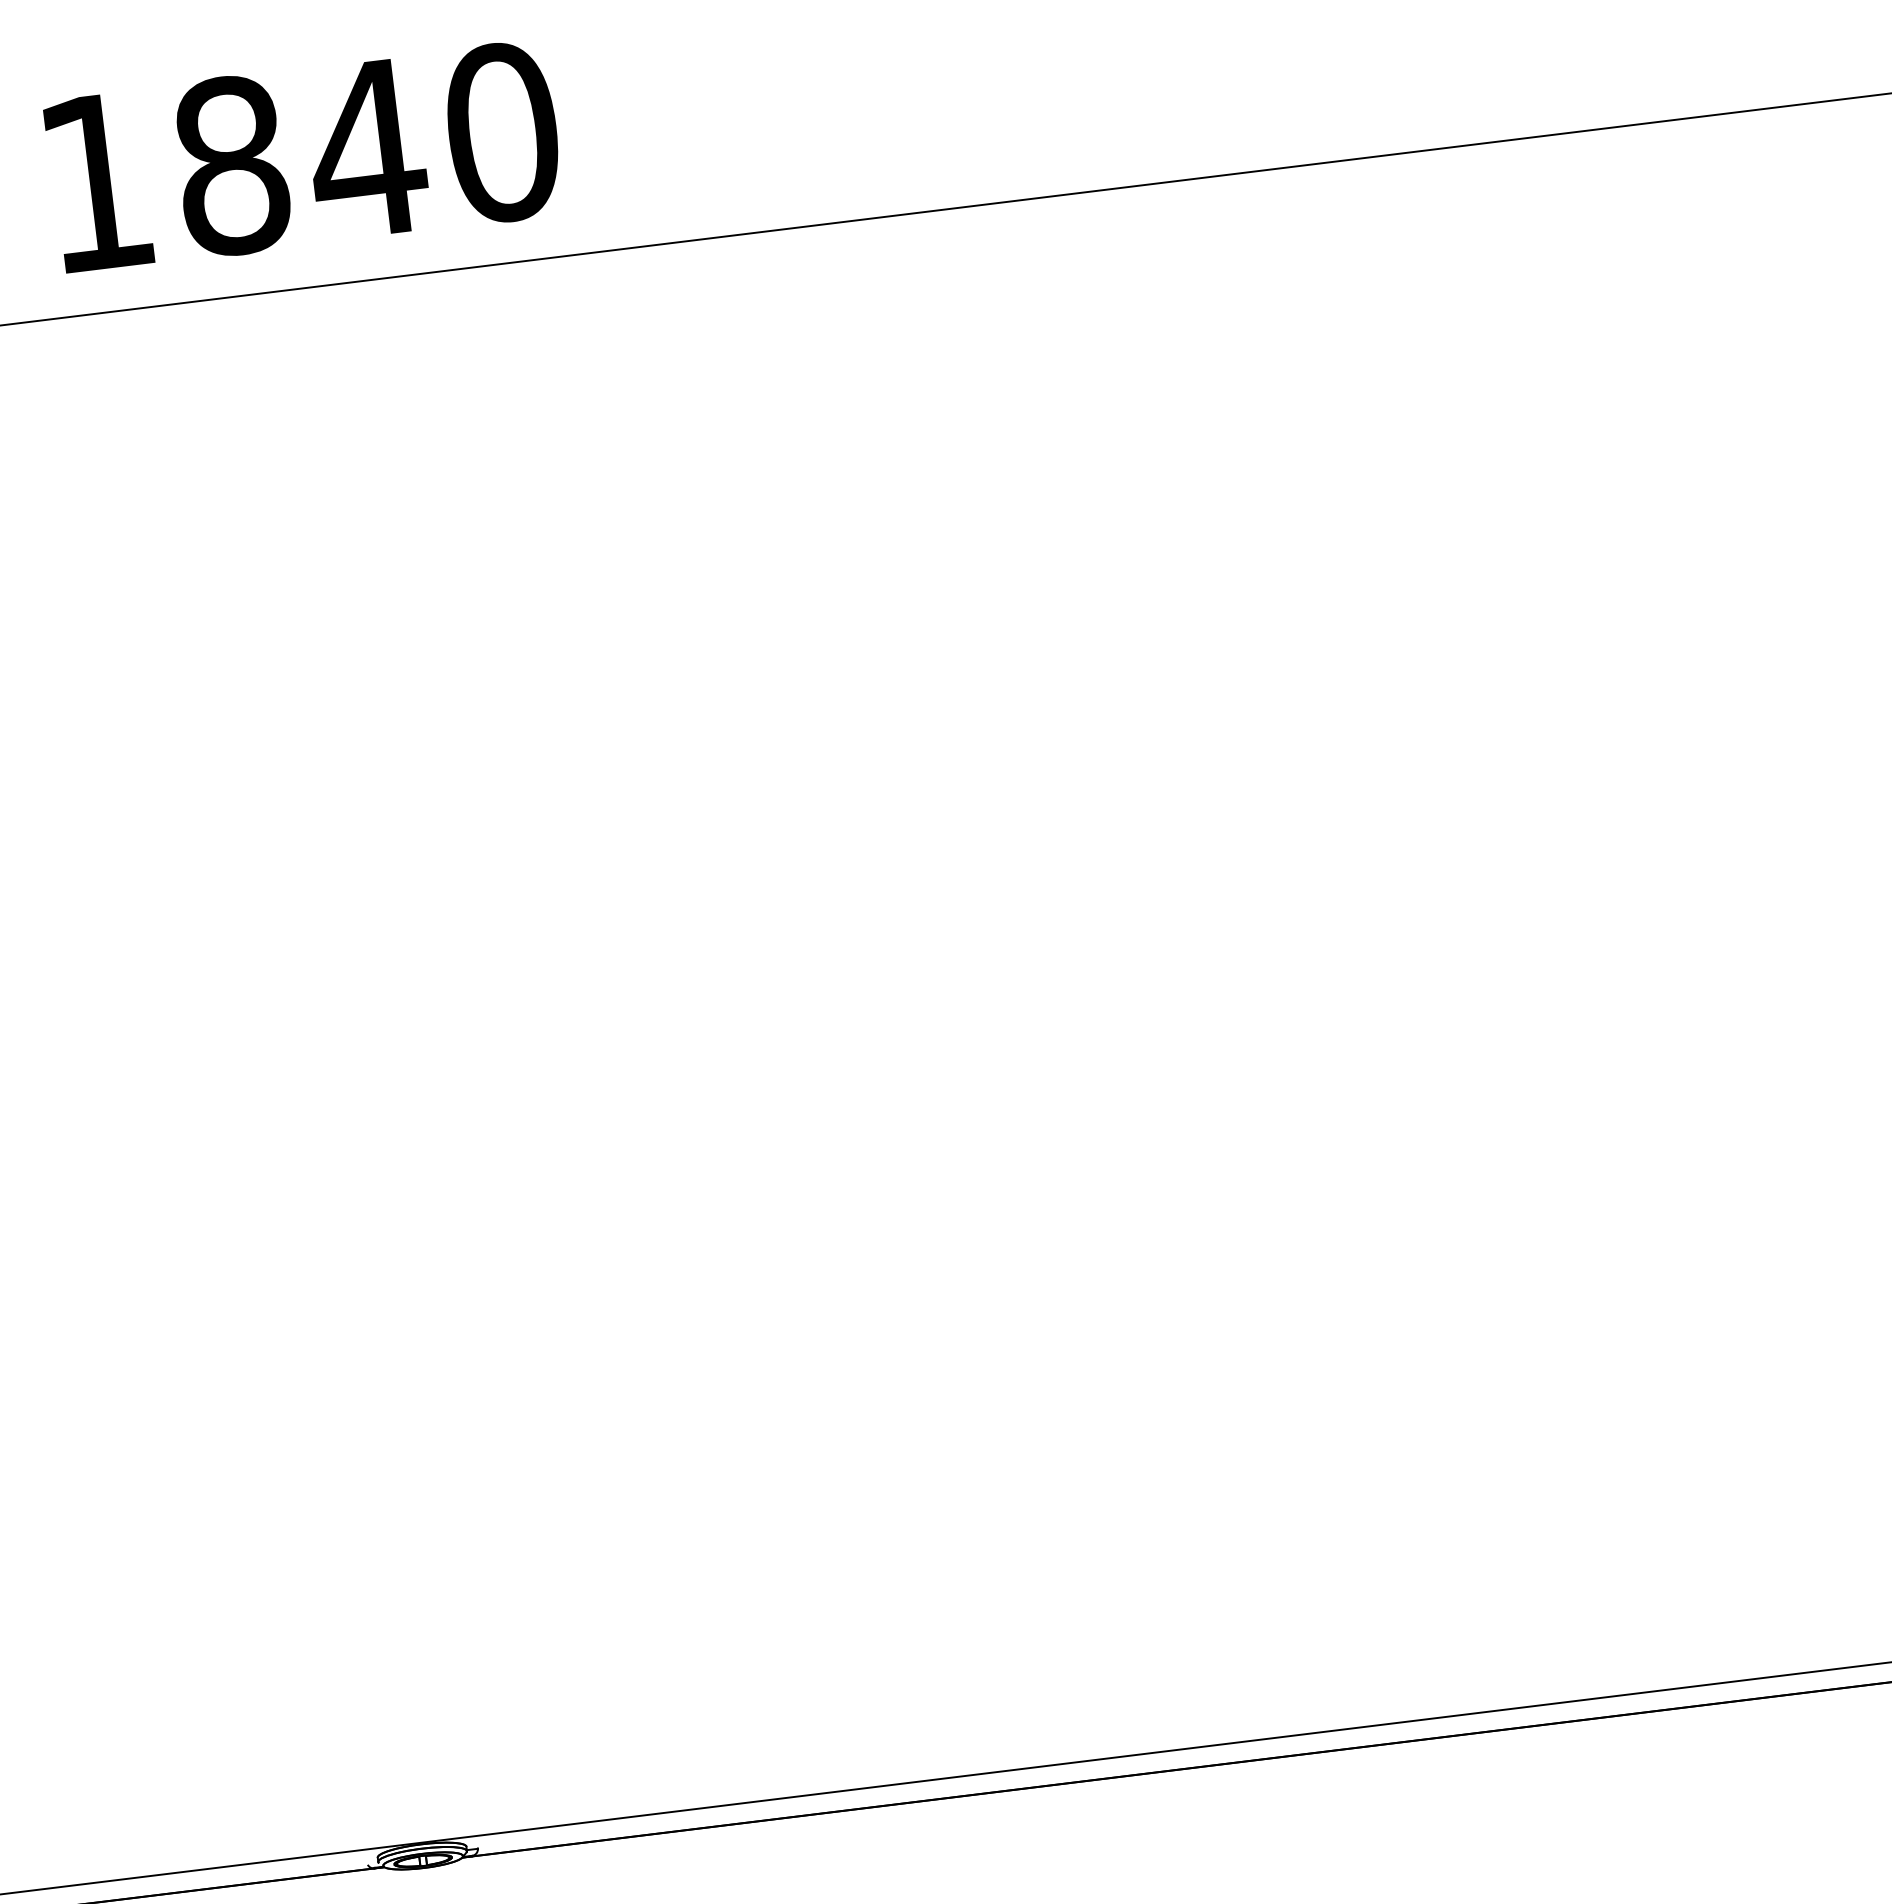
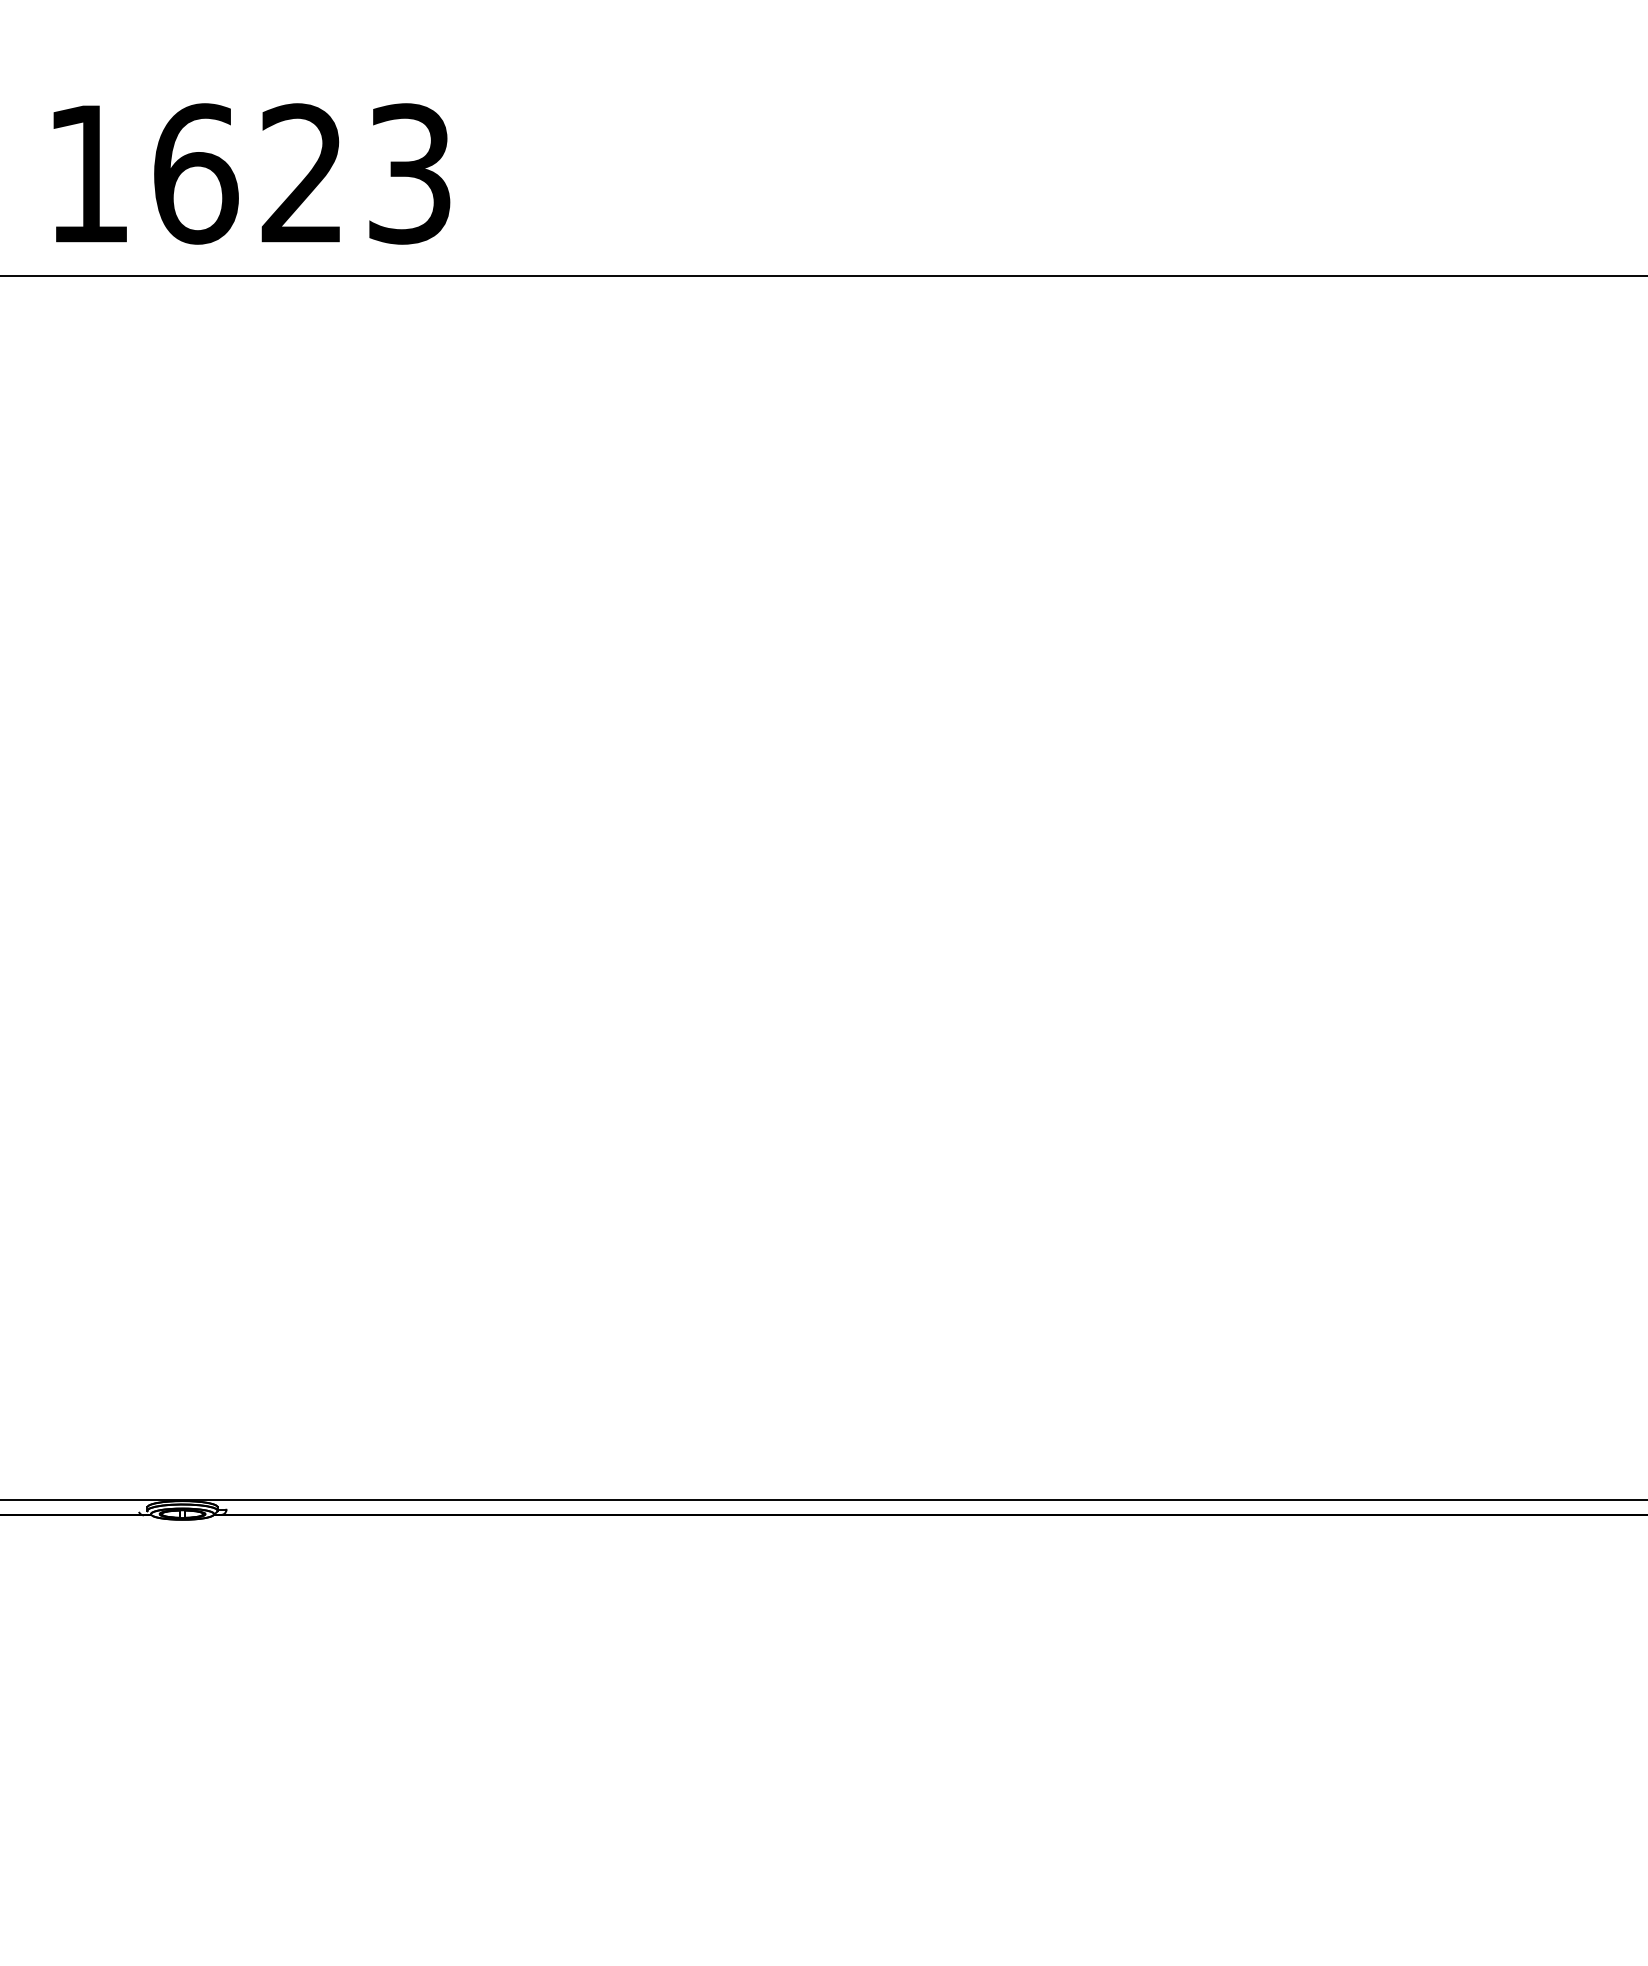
text: (366, 148) -> (302, 173), 1840 -> 1623

